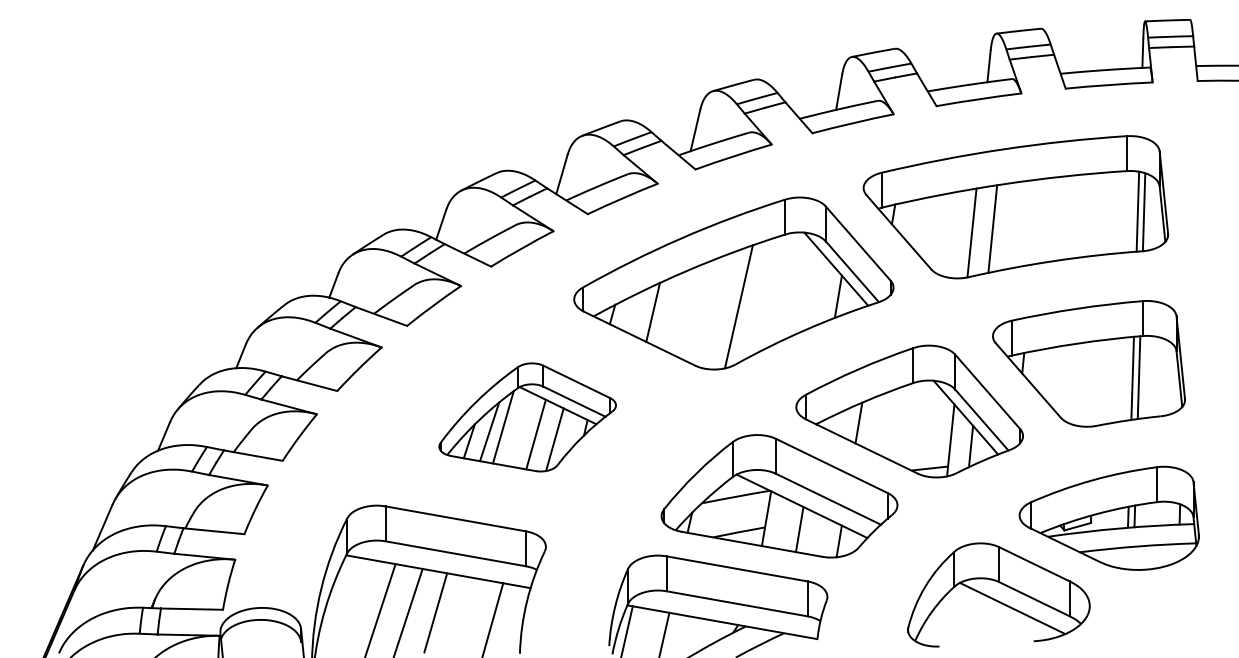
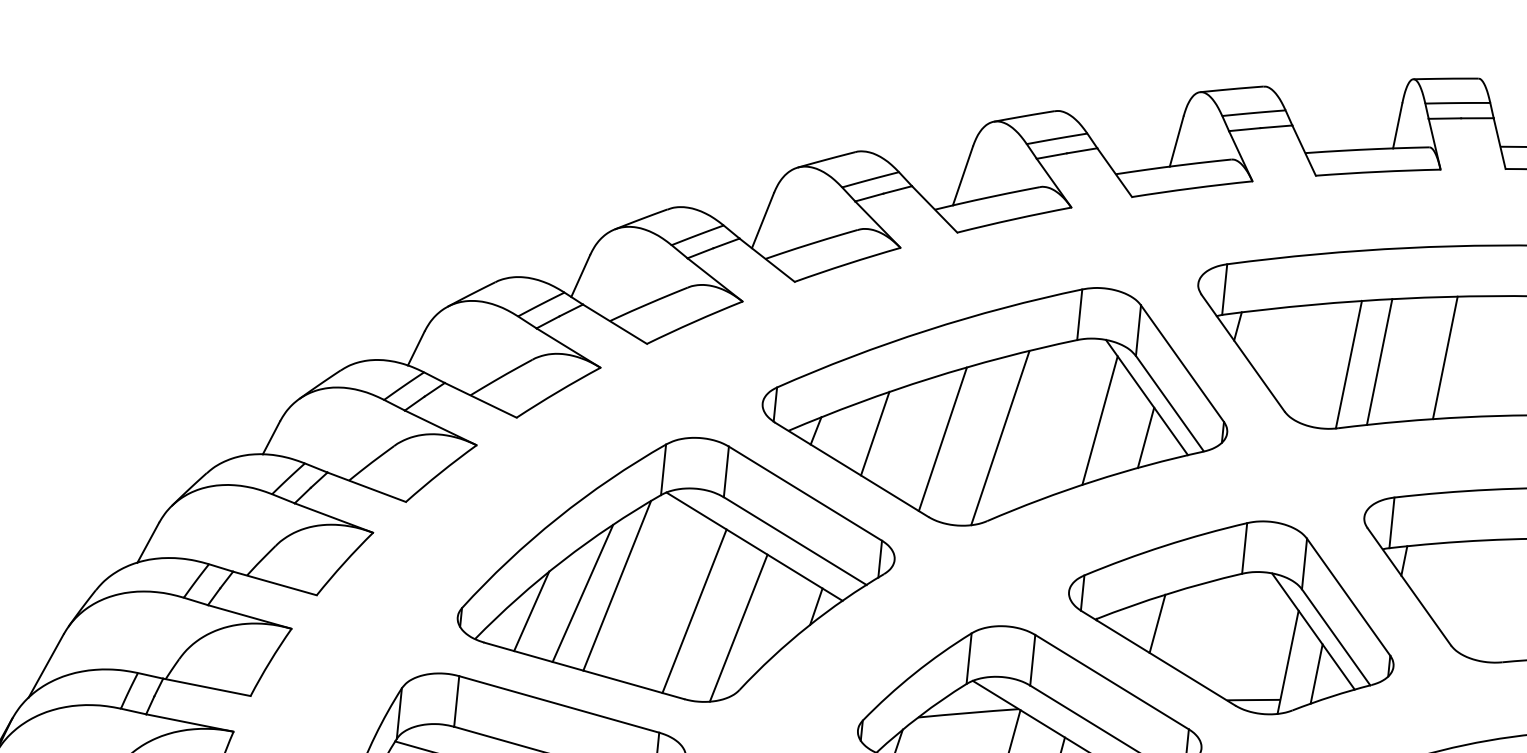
line: (1037, 221) -> (1445, 357), added
line: (805, 288) -> (1099, 421), added
line: (699, 311) -> (942, 439), added
part: (527, 417) -> (677, 567), size x1.67

